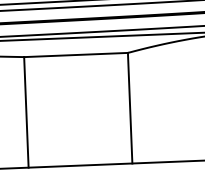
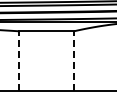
line: (130, 107) -> (74, 60), solid -> dashed
line: (26, 111) -> (18, 60), solid -> dashed

